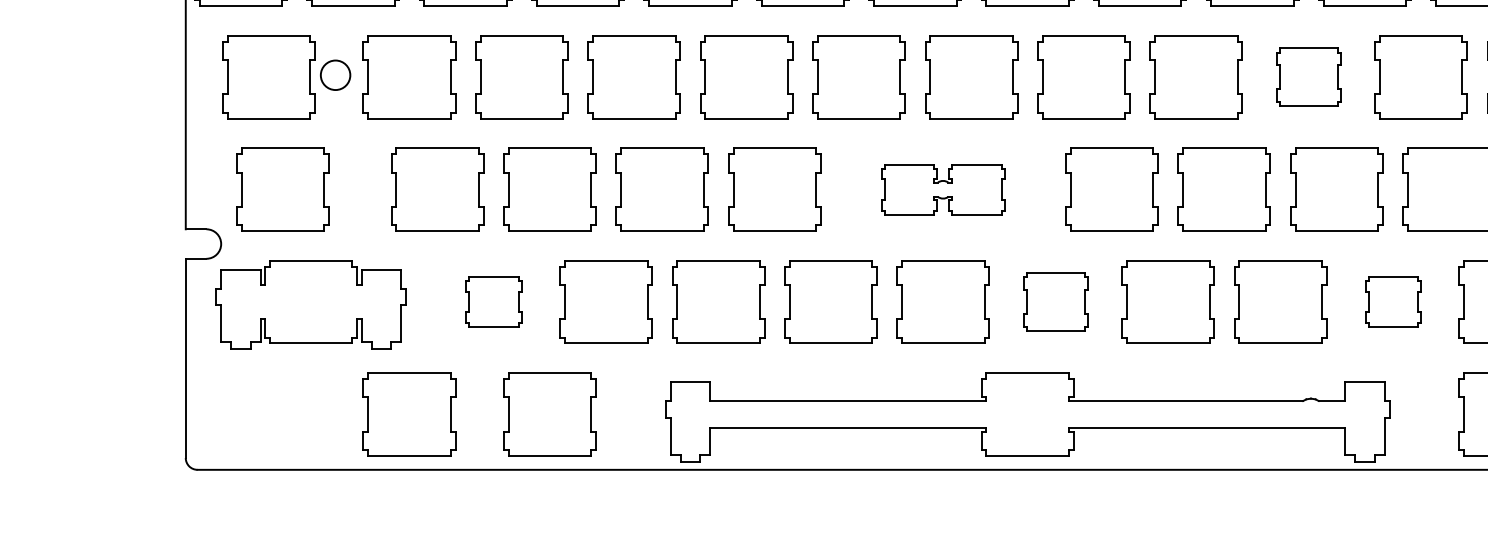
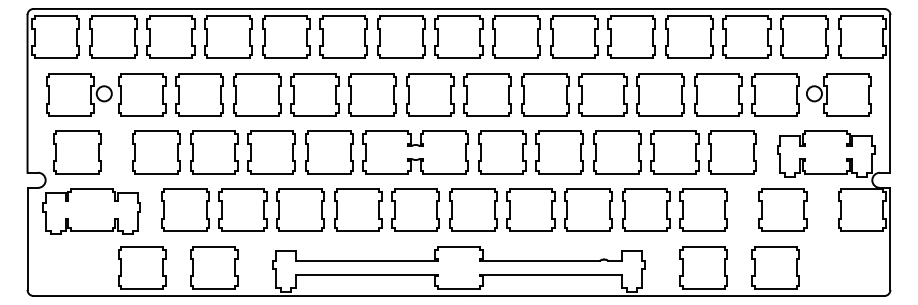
part: (1307, 76) -> (602, 94), size x1.43
part: (942, 189) -> (415, 152), size x1.67
part: (494, 301) -> (185, 209), size x1.67
part: (1056, 301) -> (473, 209), size x1.43
part: (1393, 301) -> (646, 209), size x1.67

